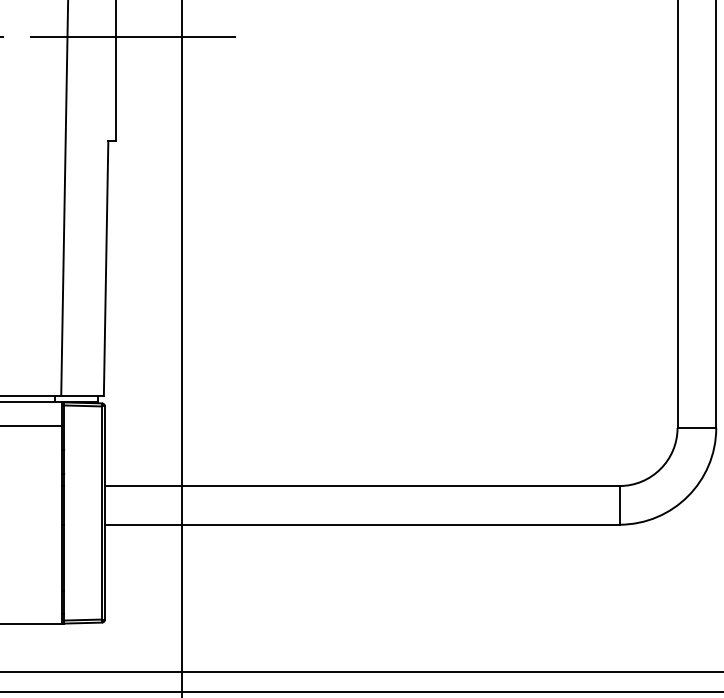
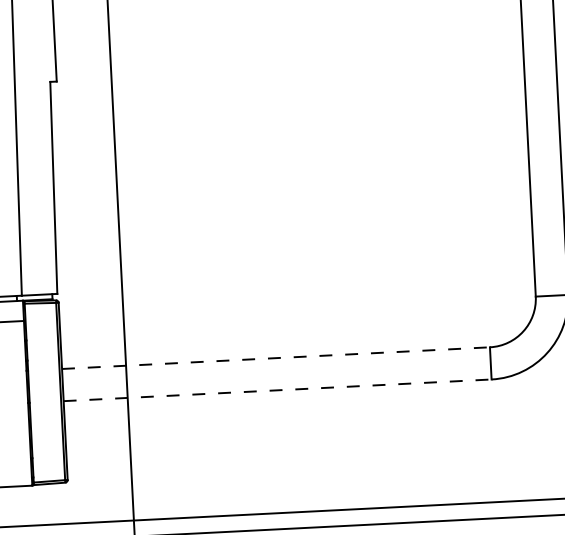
line: (362, 486) -> (276, 358), solid -> dashed
line: (362, 524) -> (277, 390), solid -> dashed

